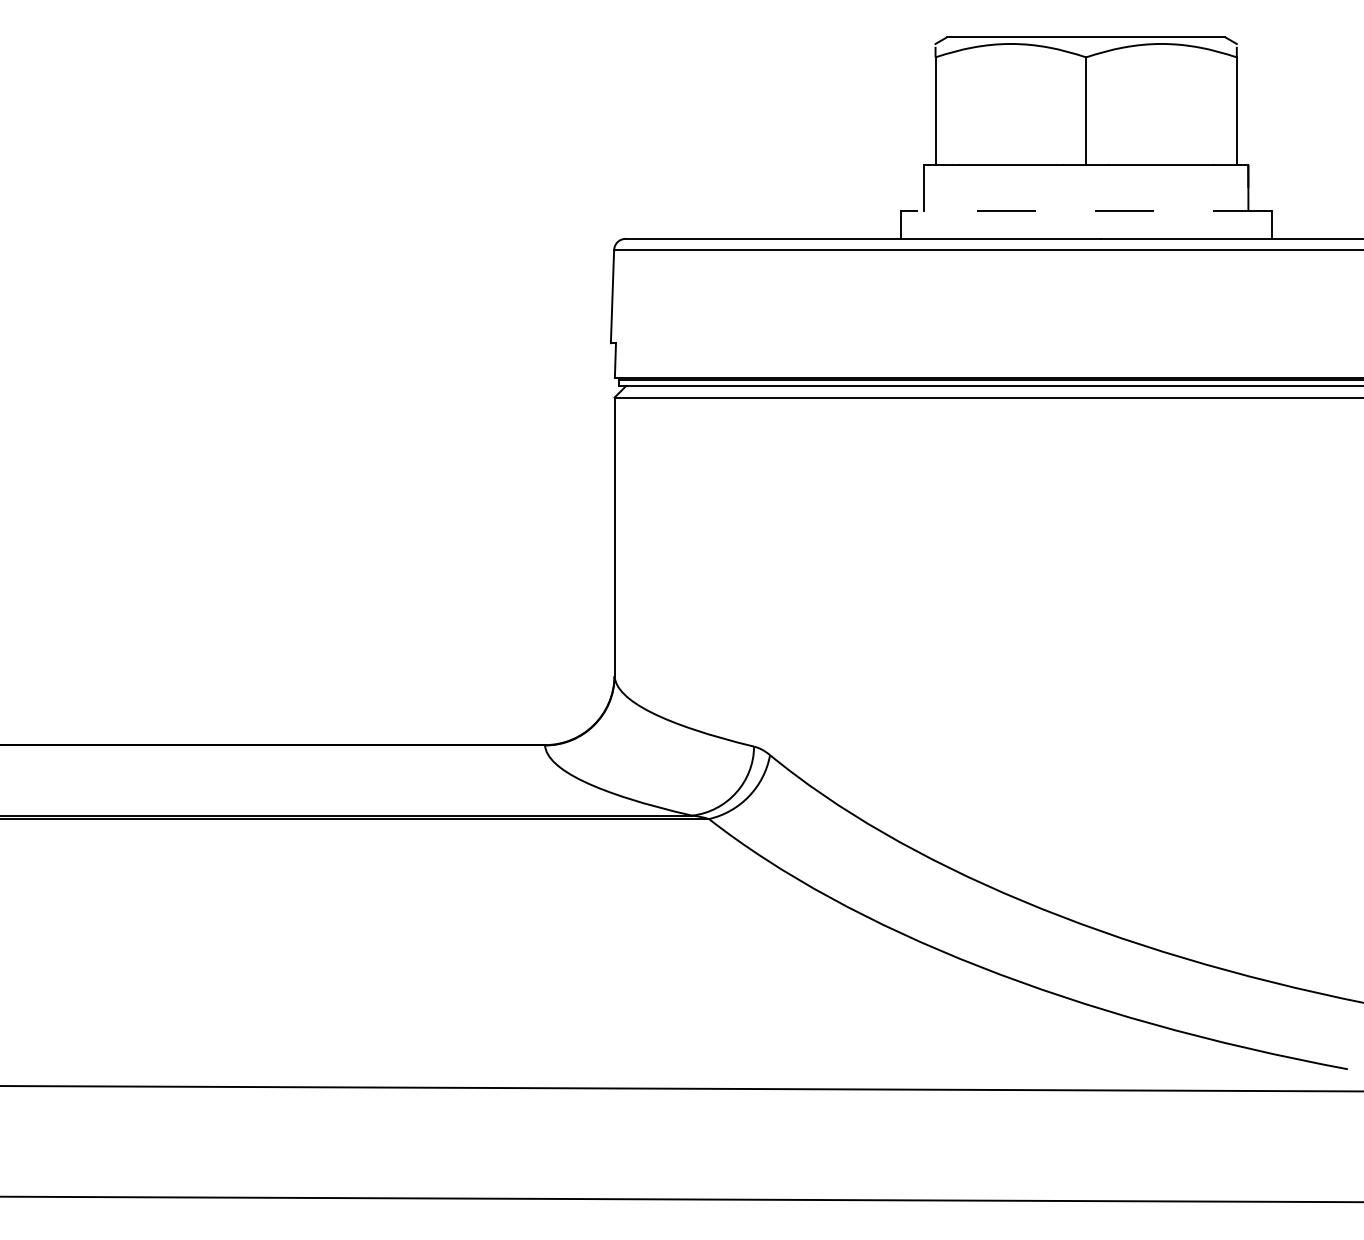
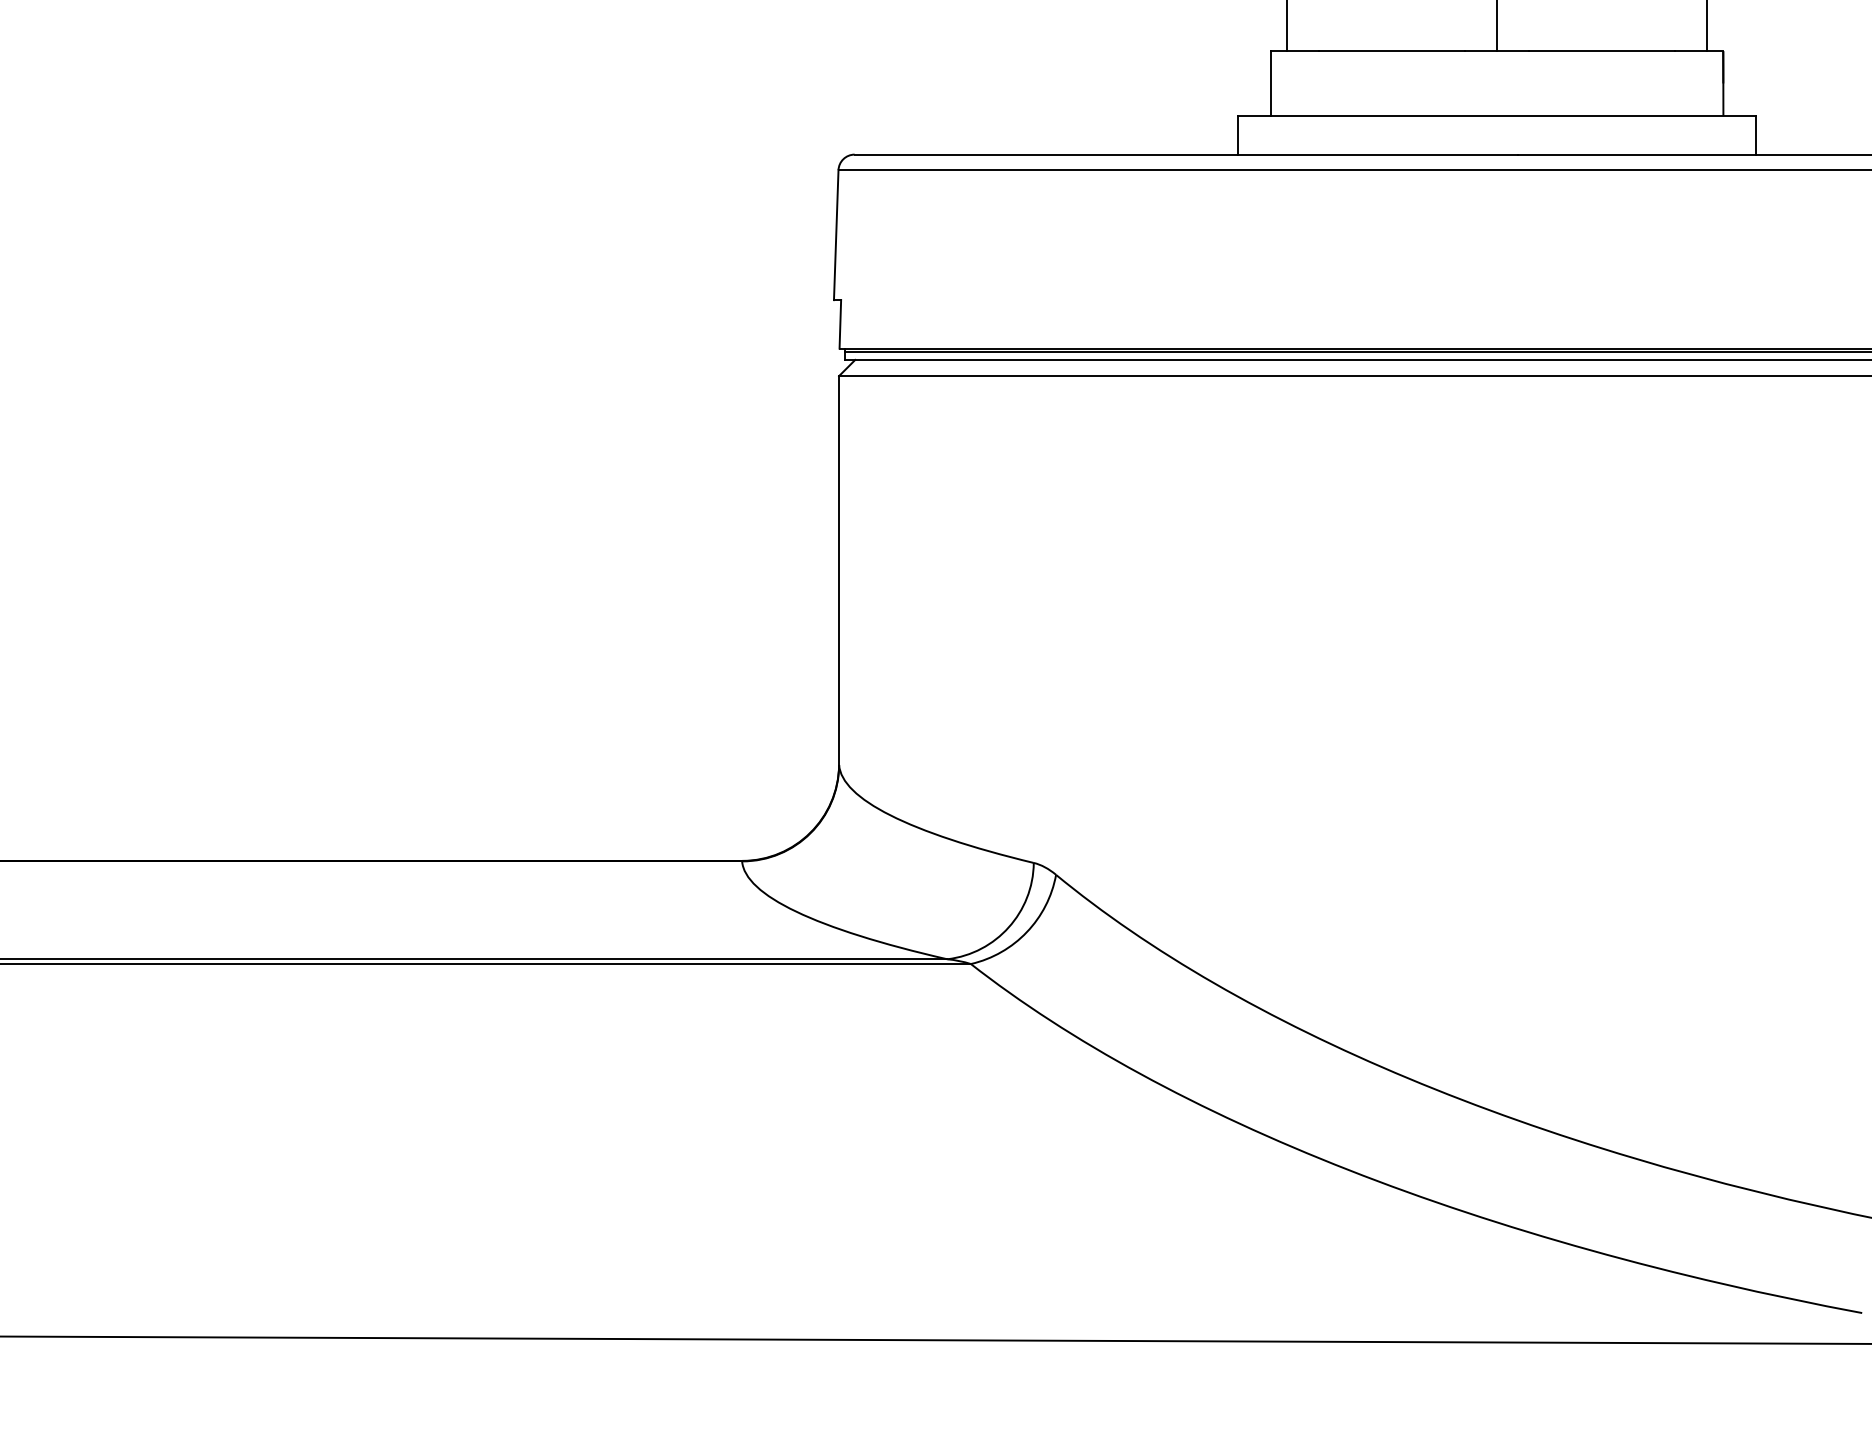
line: (1085, 211) -> (1496, 116), dashed -> solid

